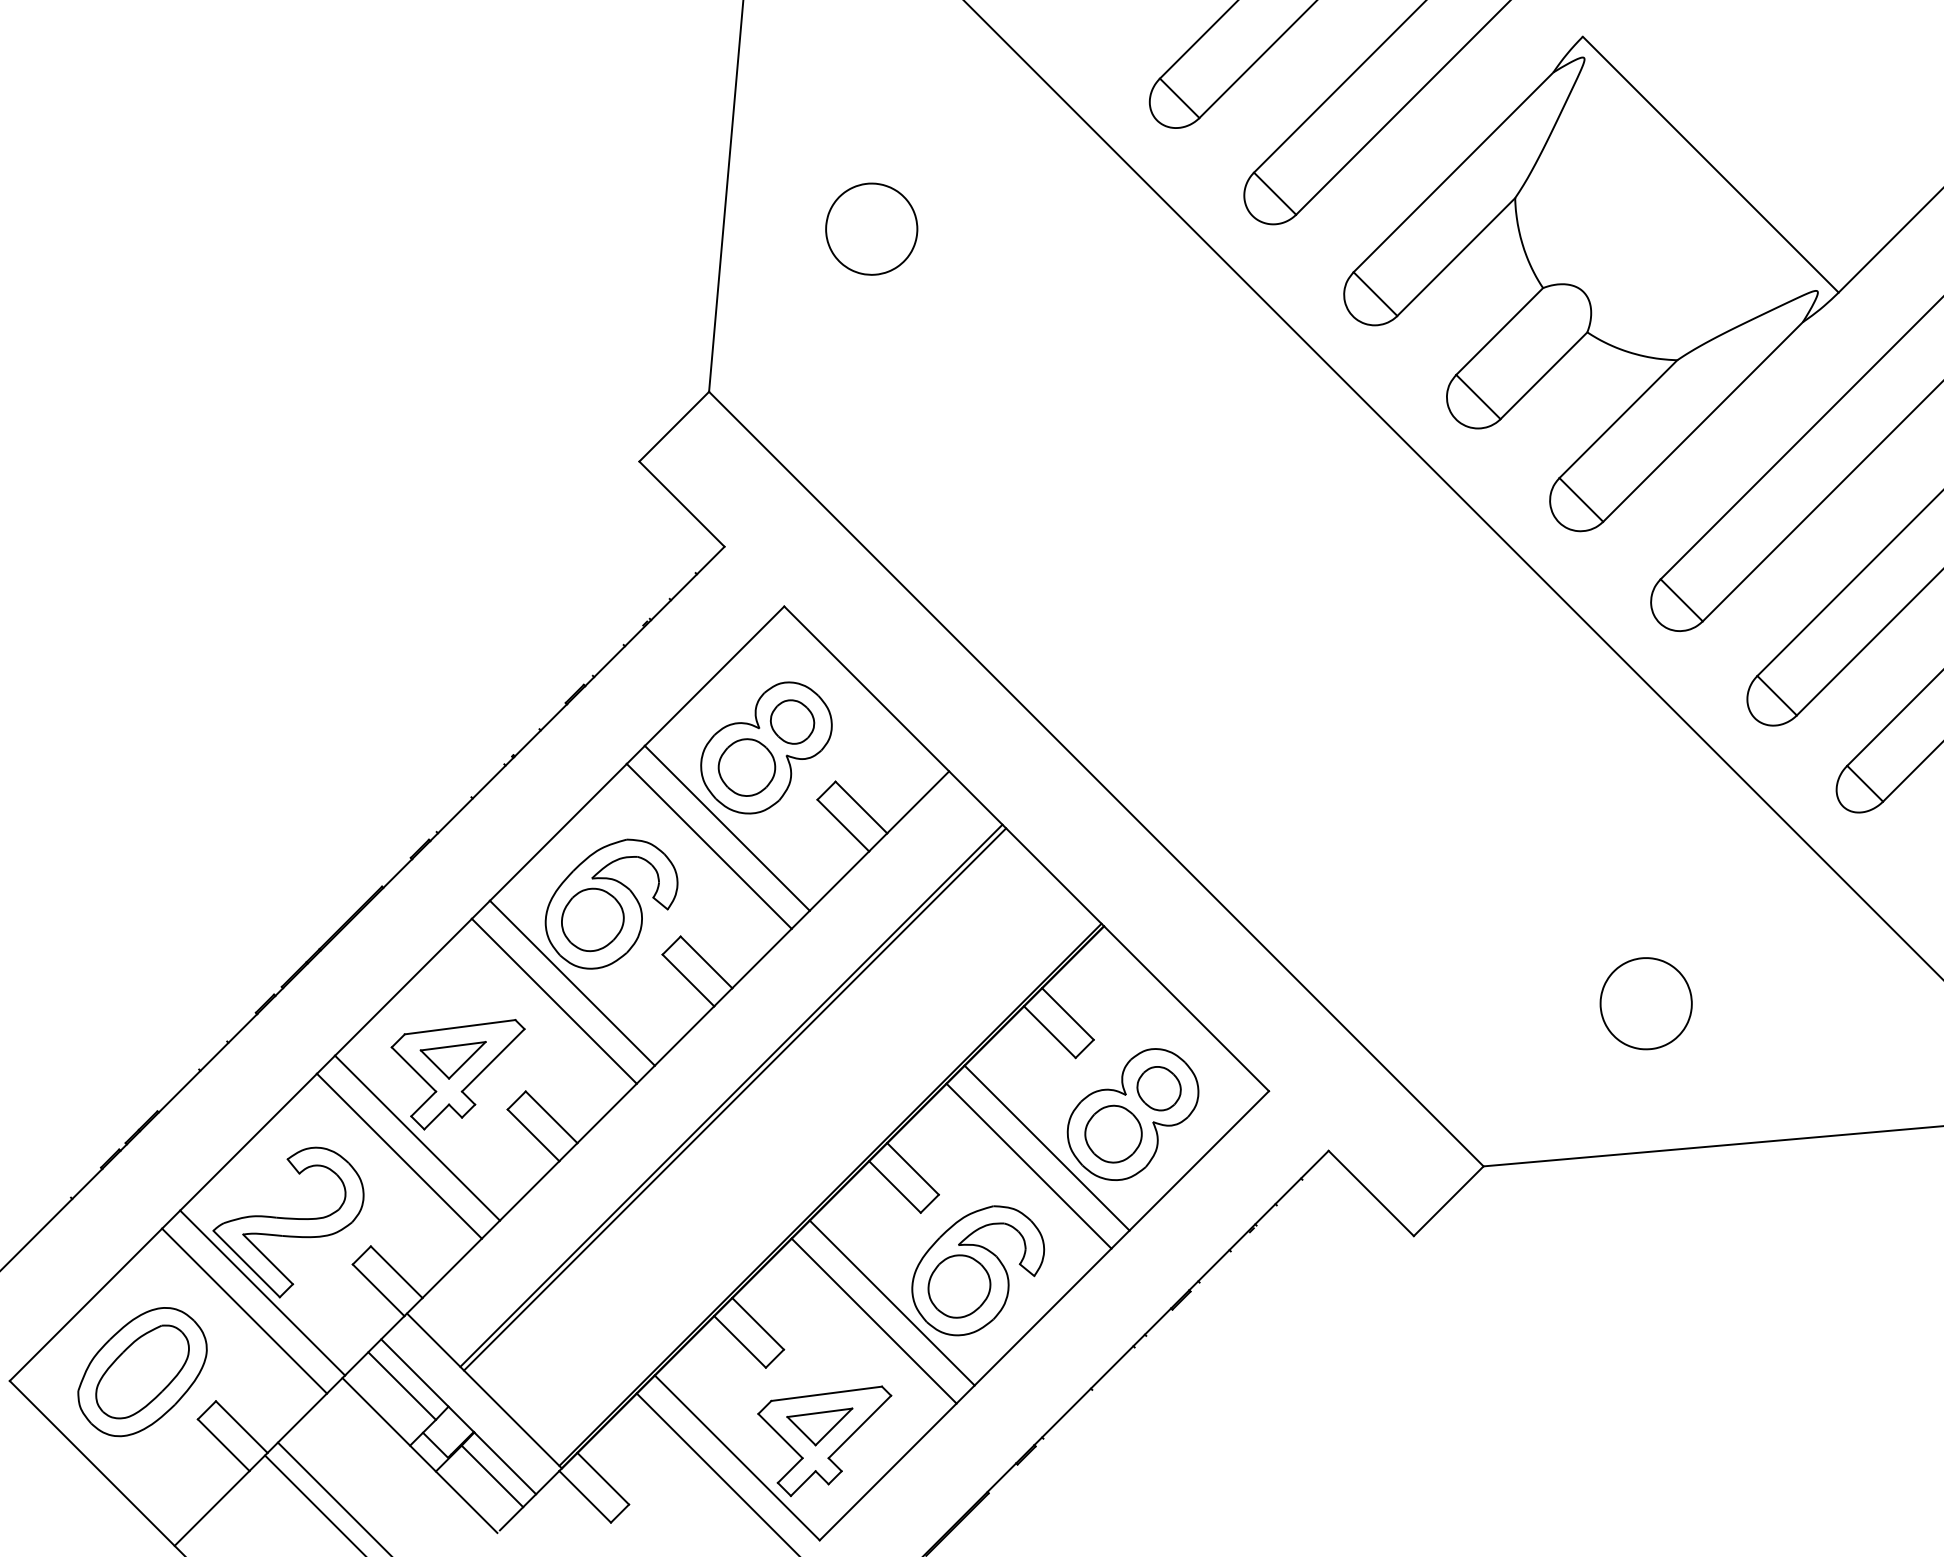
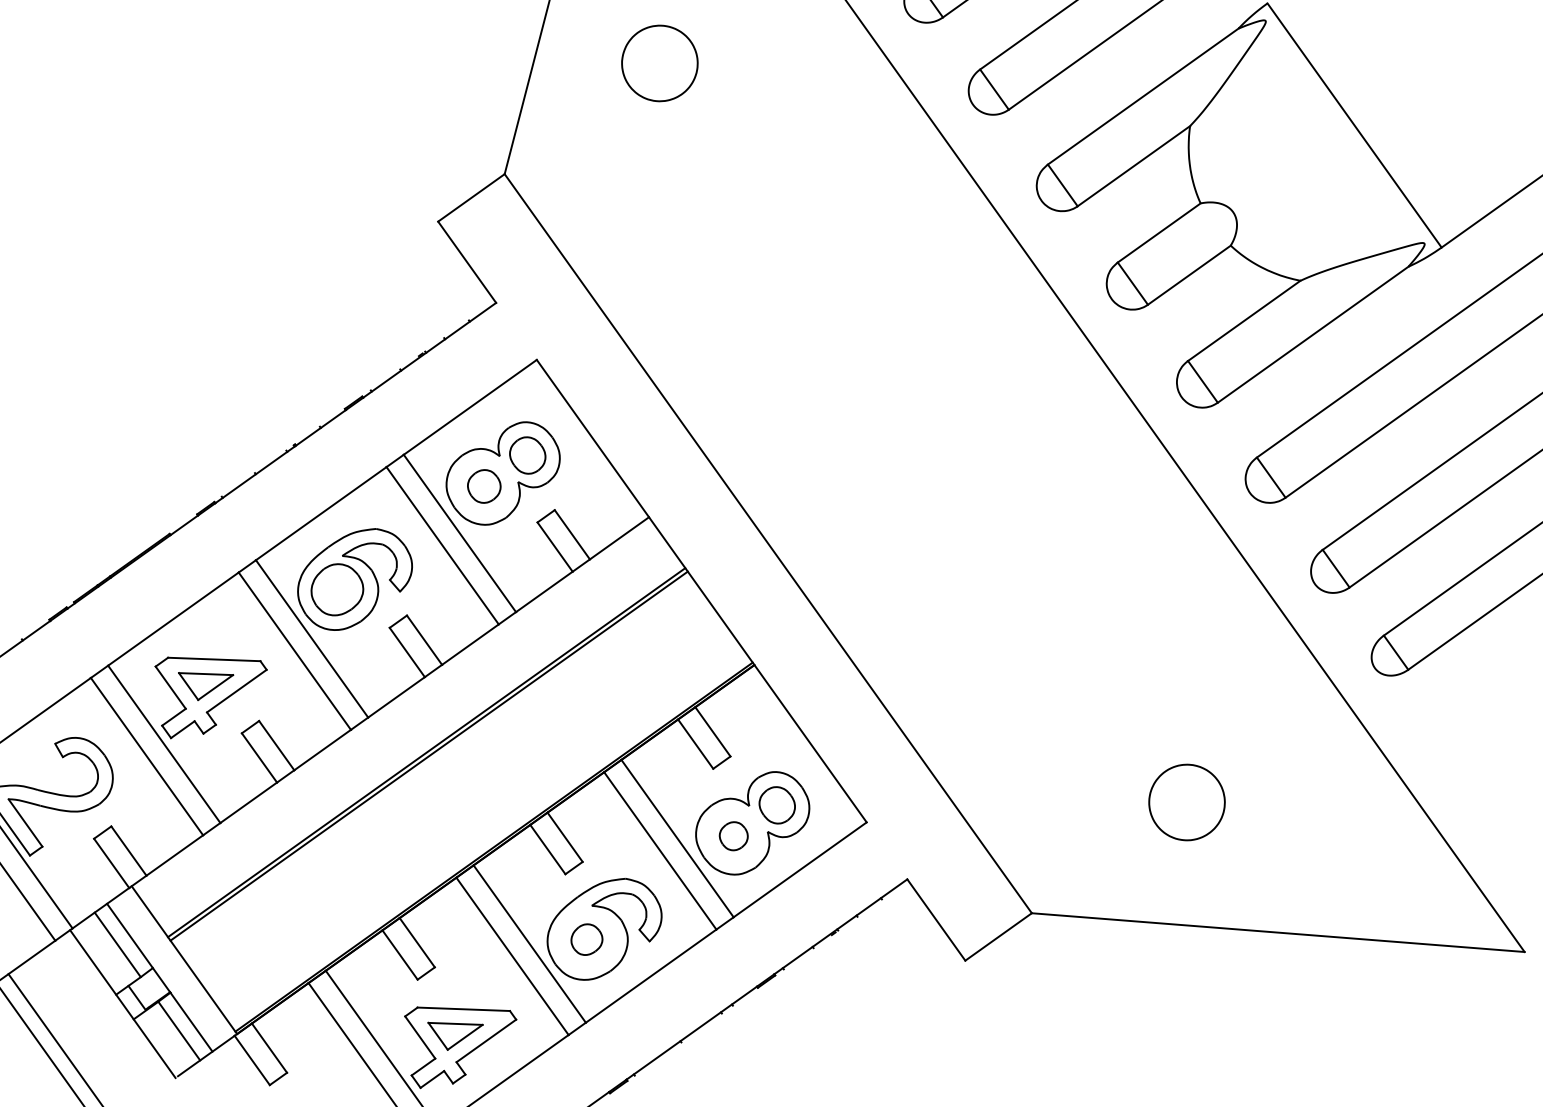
part: (746, 767) -> (483, 486), size x0.7
part: (1113, 1133) -> (733, 835), size x0.6
part: (959, 1286) -> (587, 939), size x0.6

